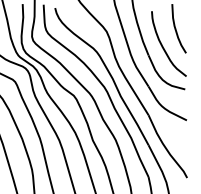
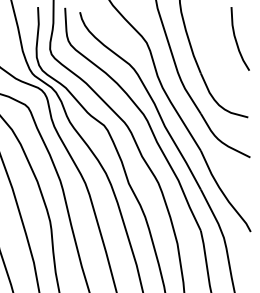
curve: (164, 48) -> (221, 64), removed

